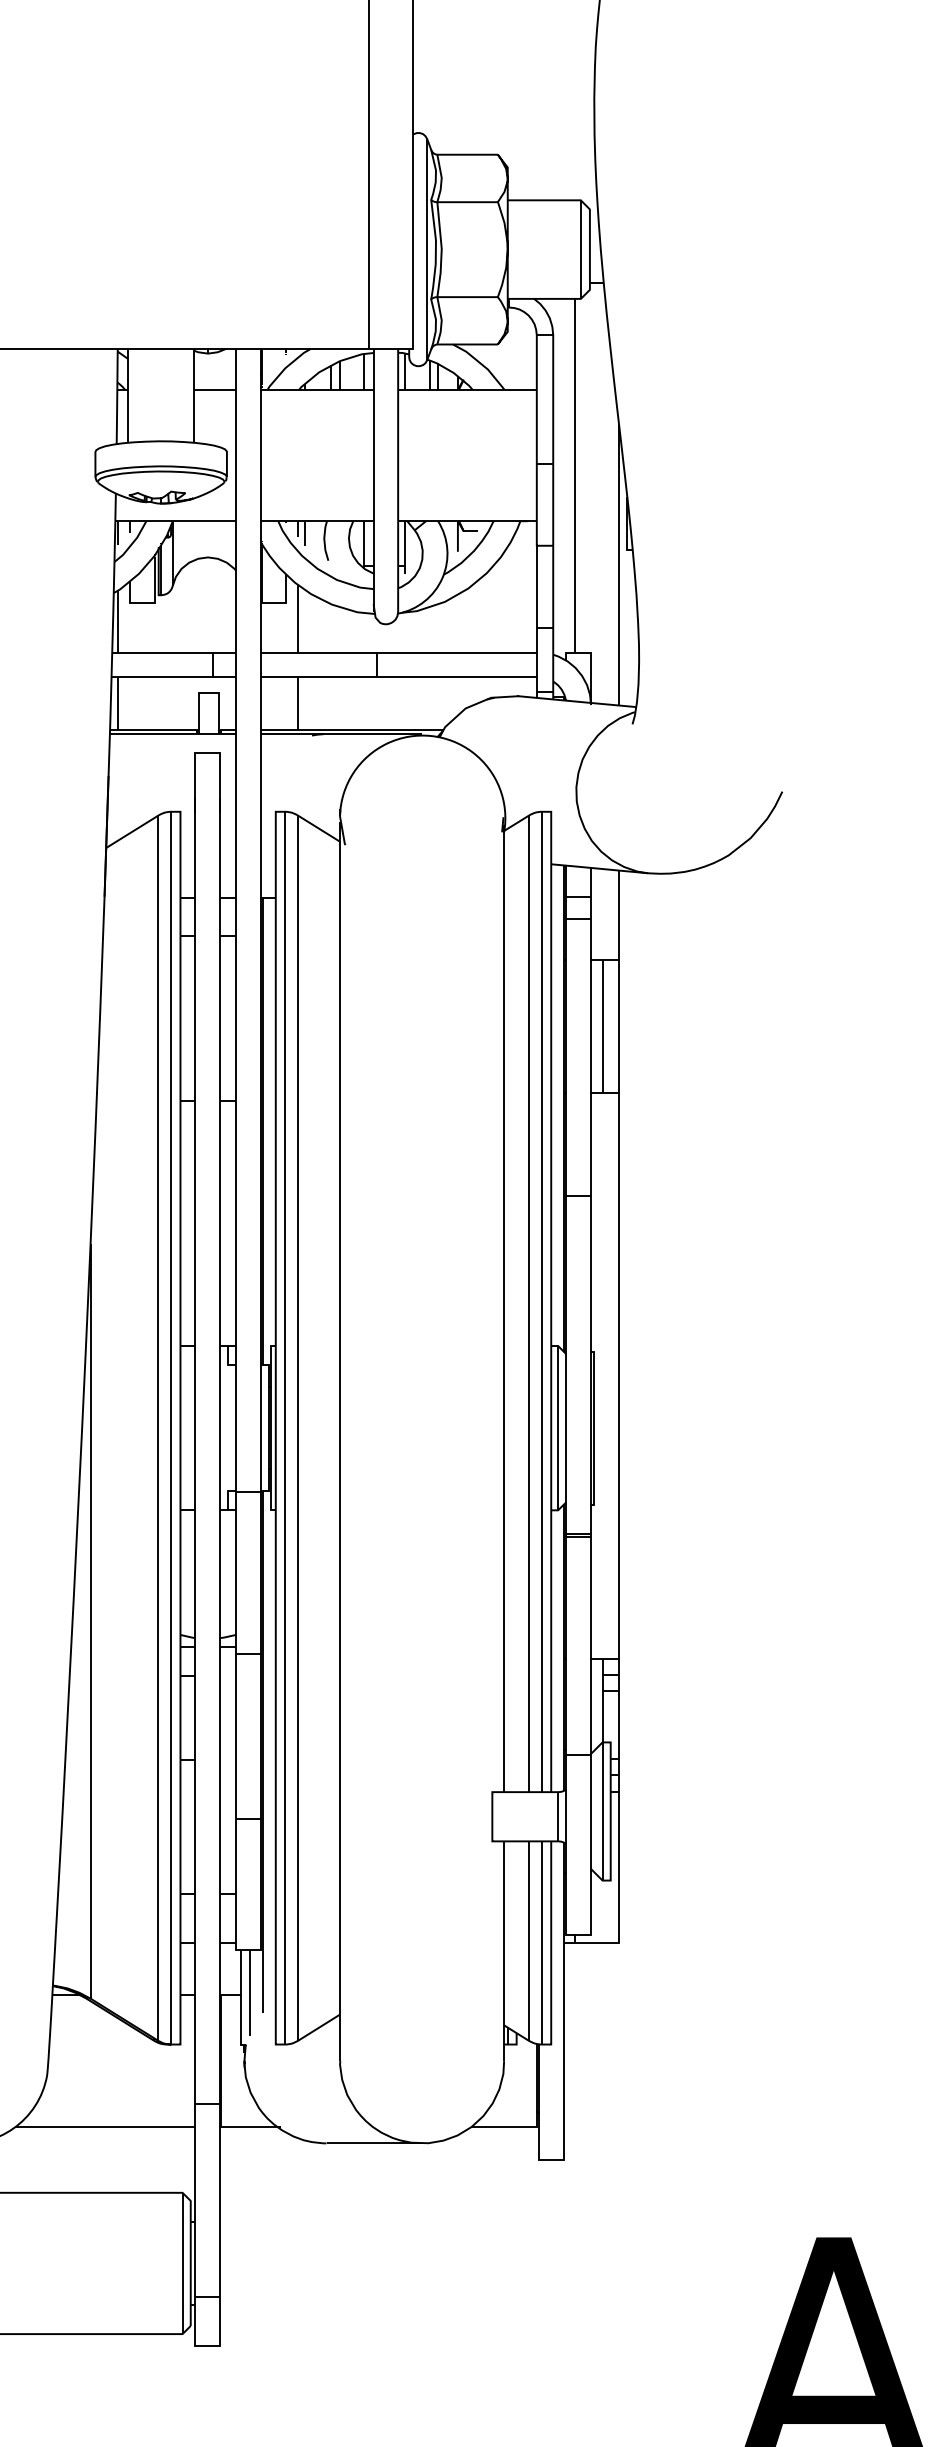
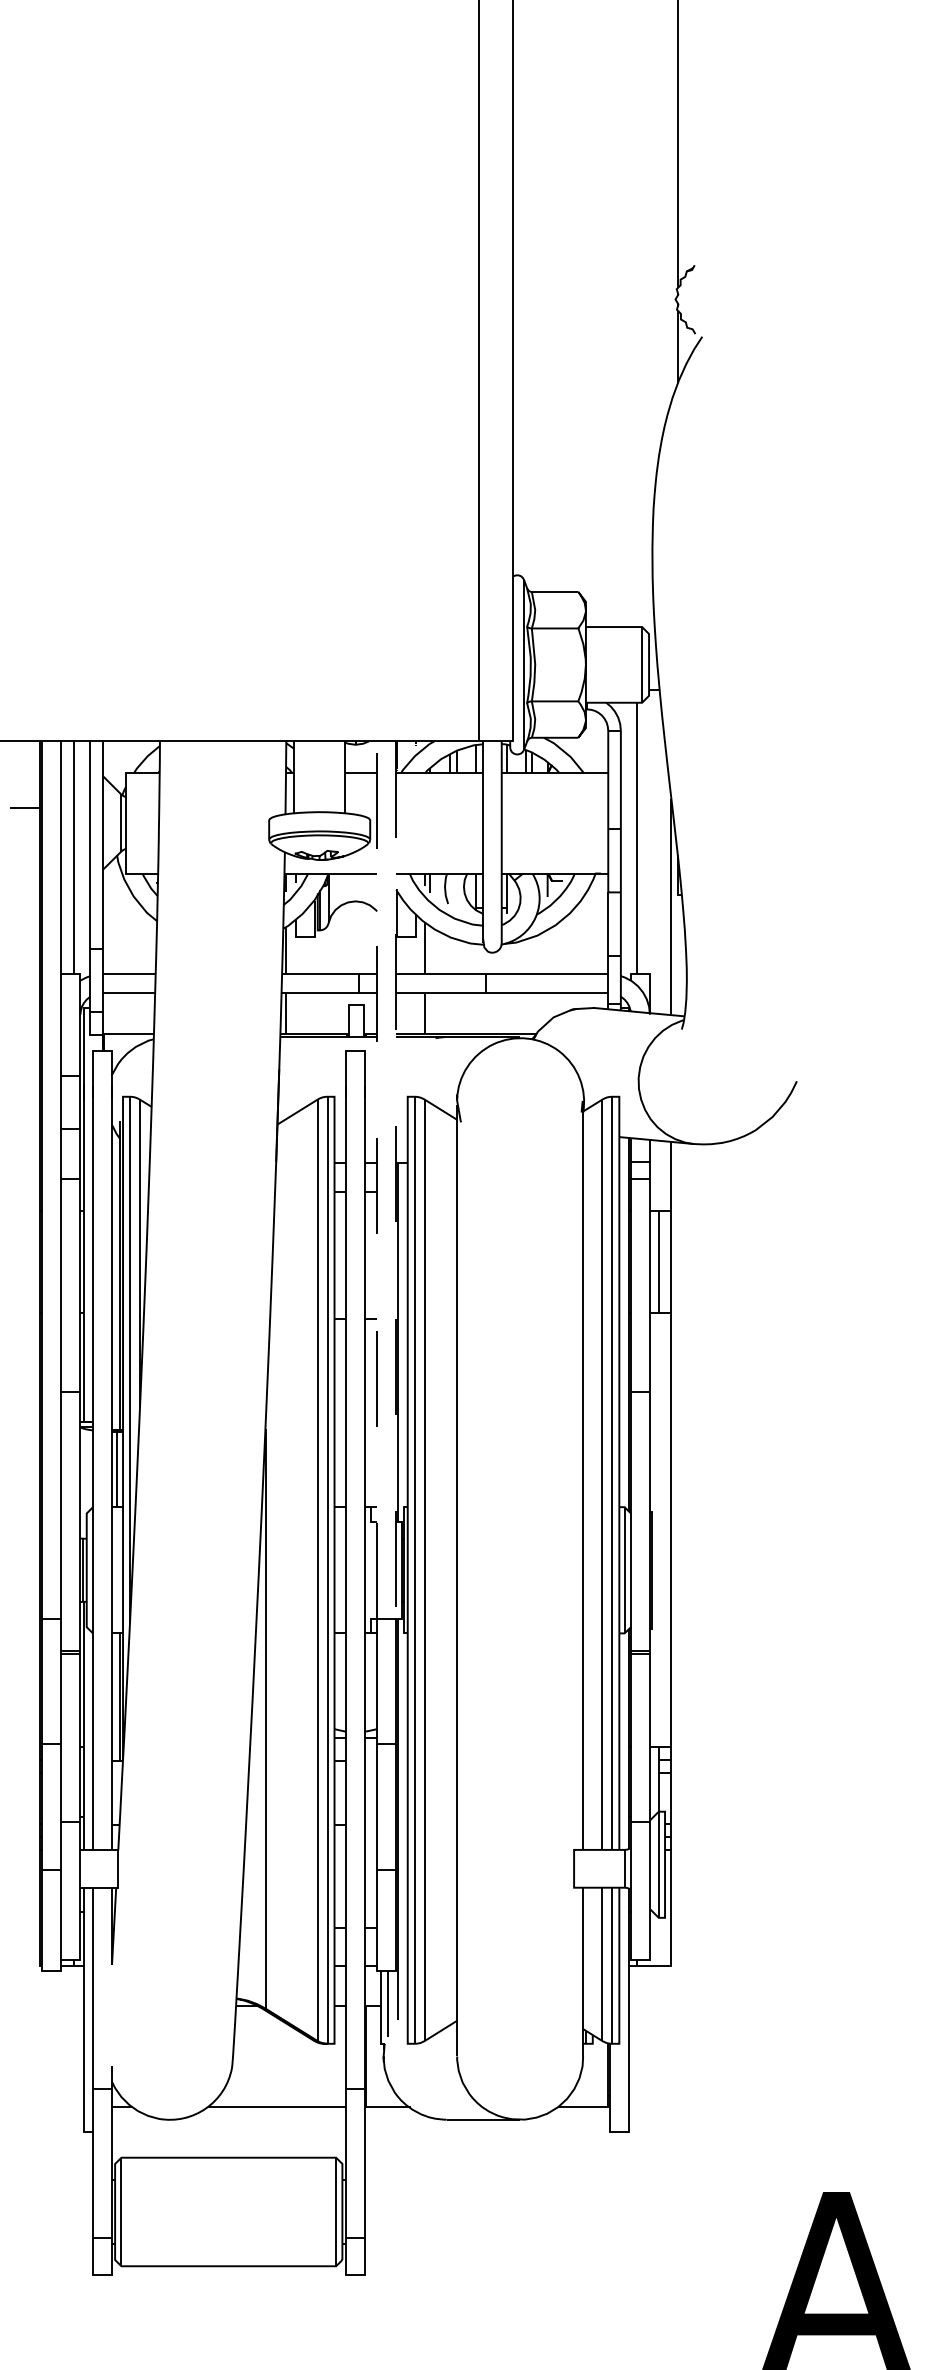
line: (236, 920) -> (377, 1180), solid -> dashed
line: (261, 920) -> (396, 1180), solid -> dashed

